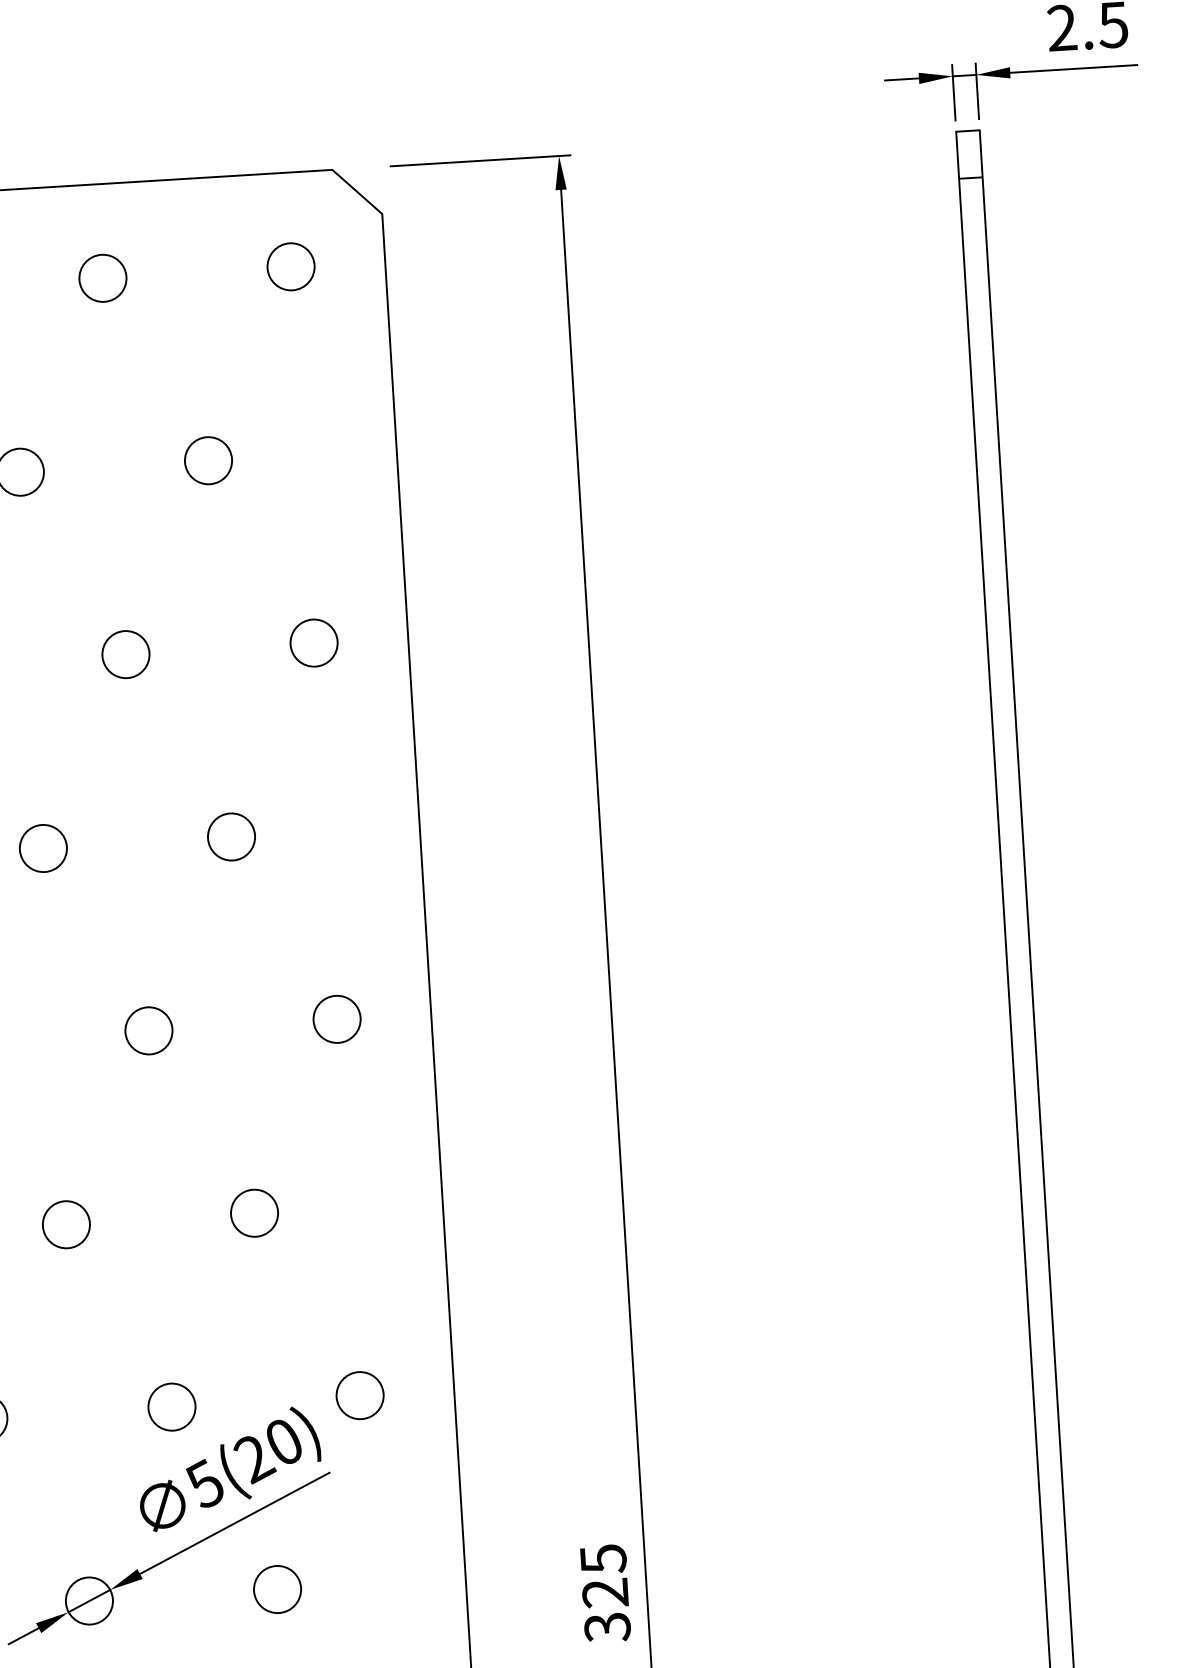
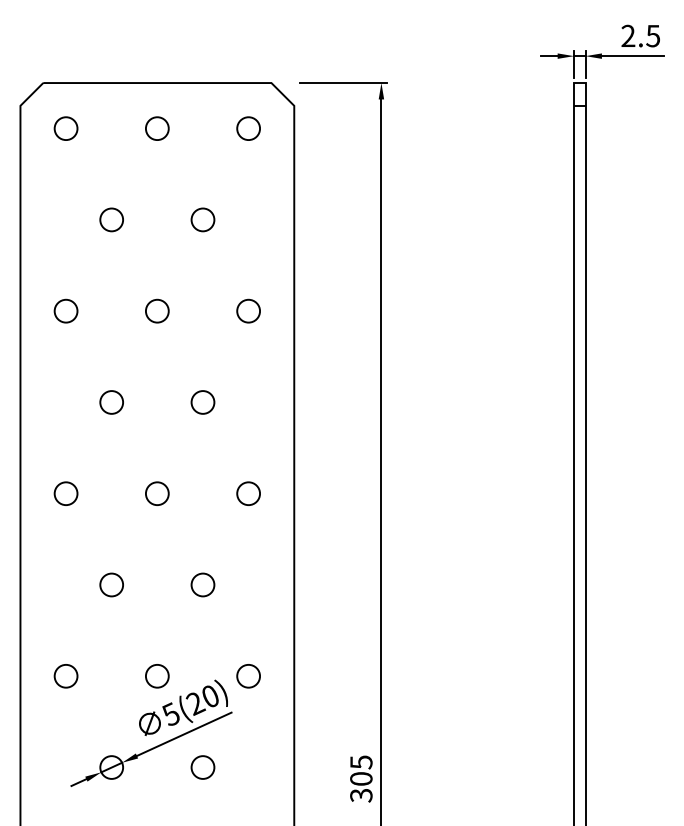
text: (605, 1592) -> (361, 778), 325 -> 305

